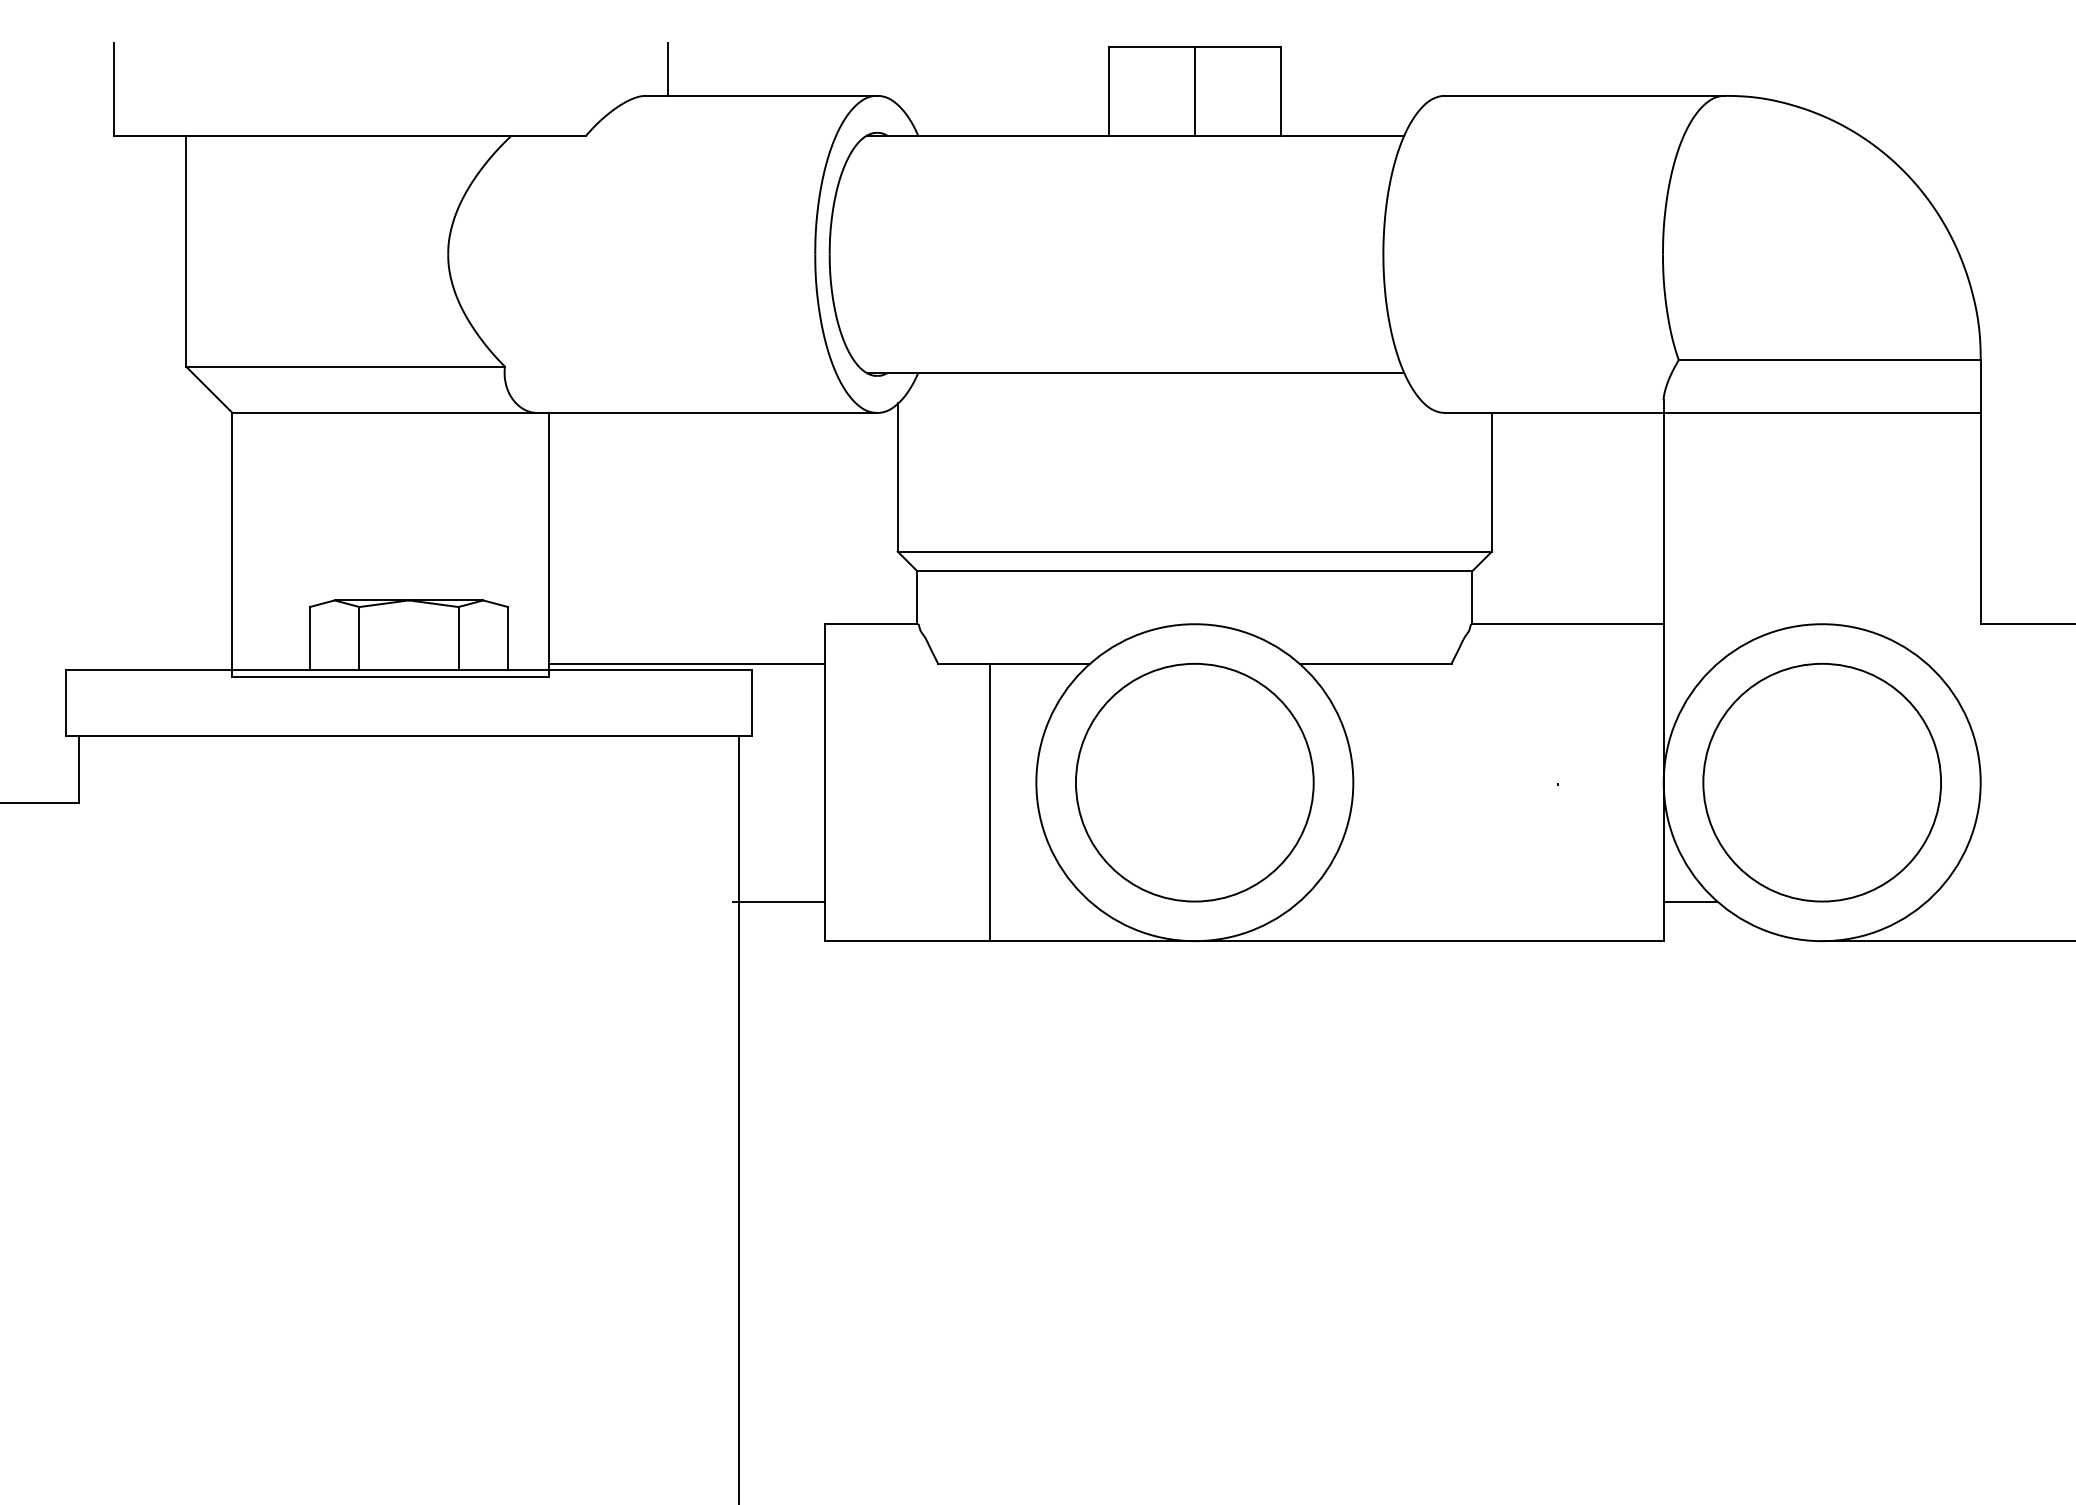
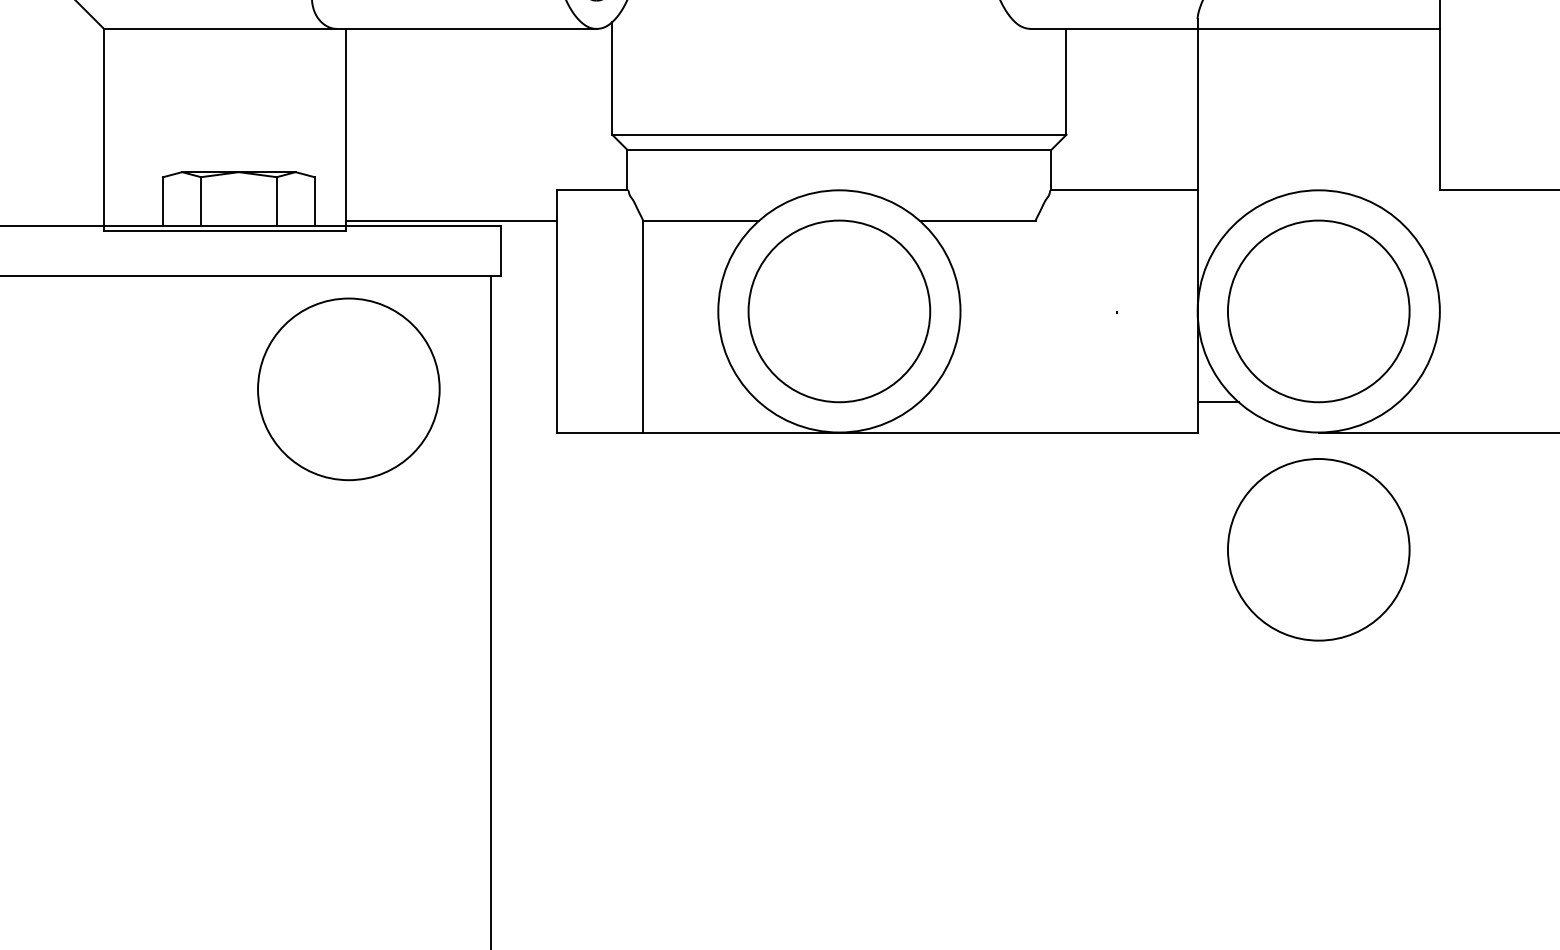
line: (990, 802) -> (643, 326), moved
circle: (552, 884) -> (348, 389), added
line: (778, 901) -> (521, 402), removed
circle: (1821, 1094) -> (1318, 549), added

